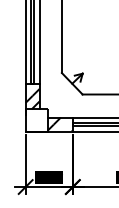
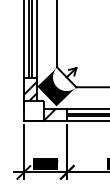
fill: (61, 94) -> (56, 87), added

